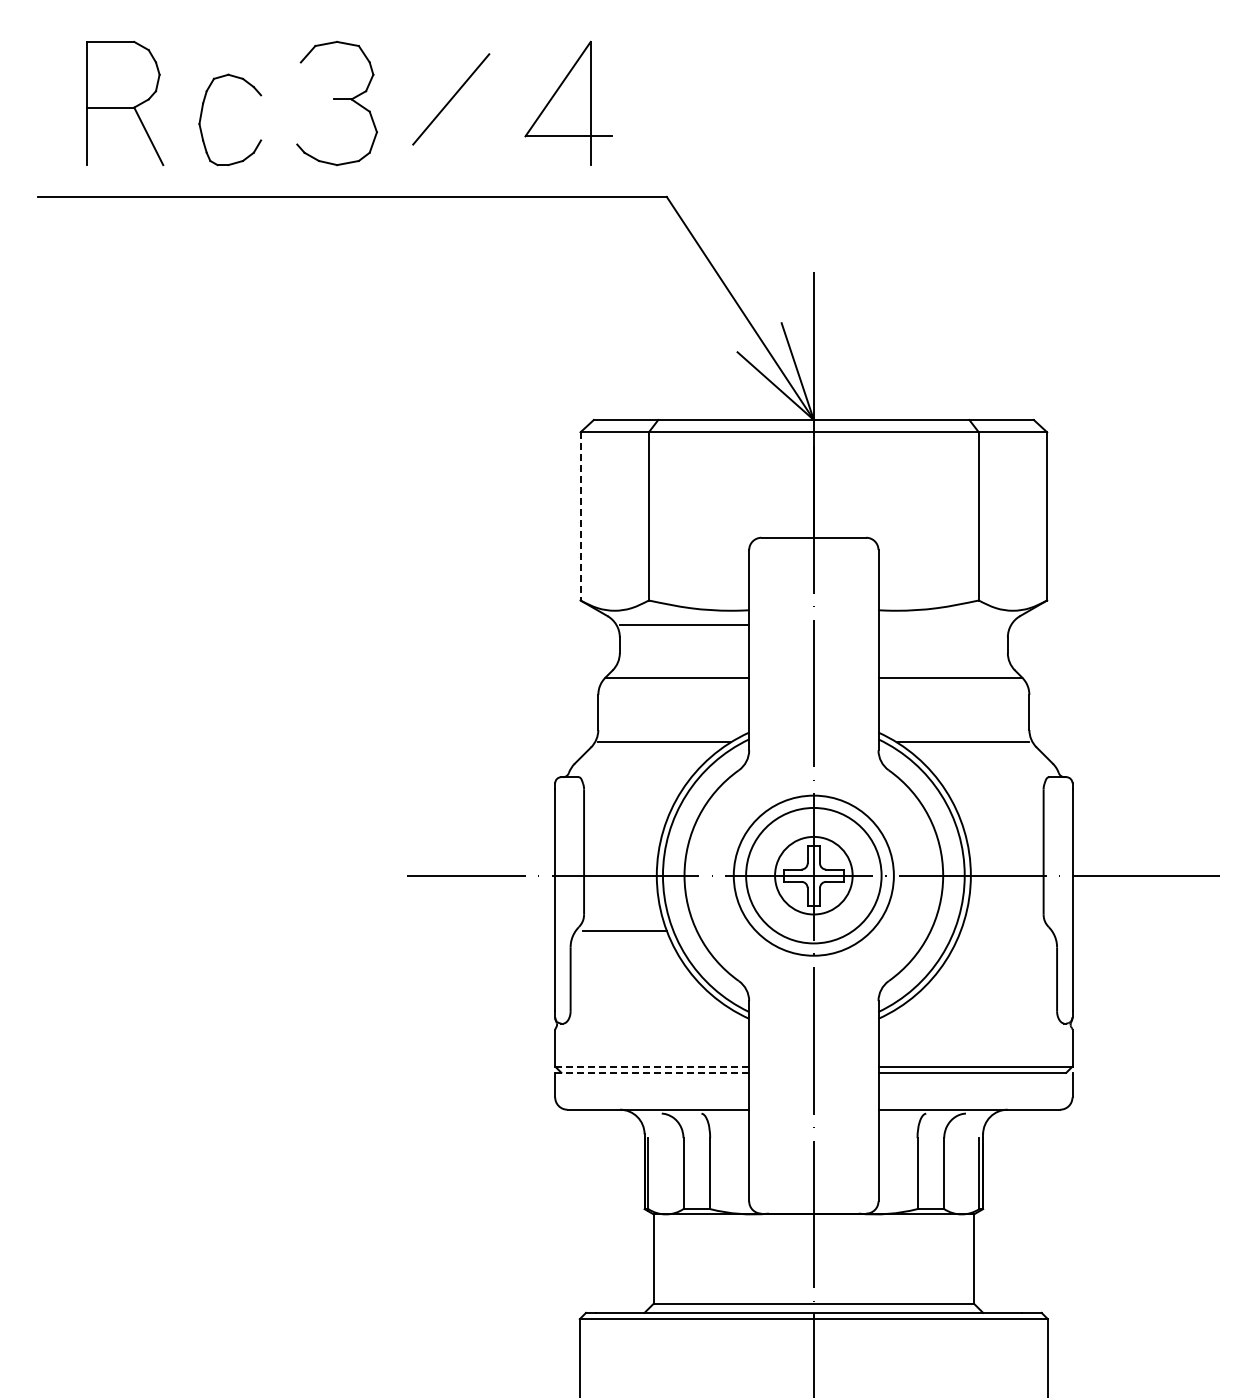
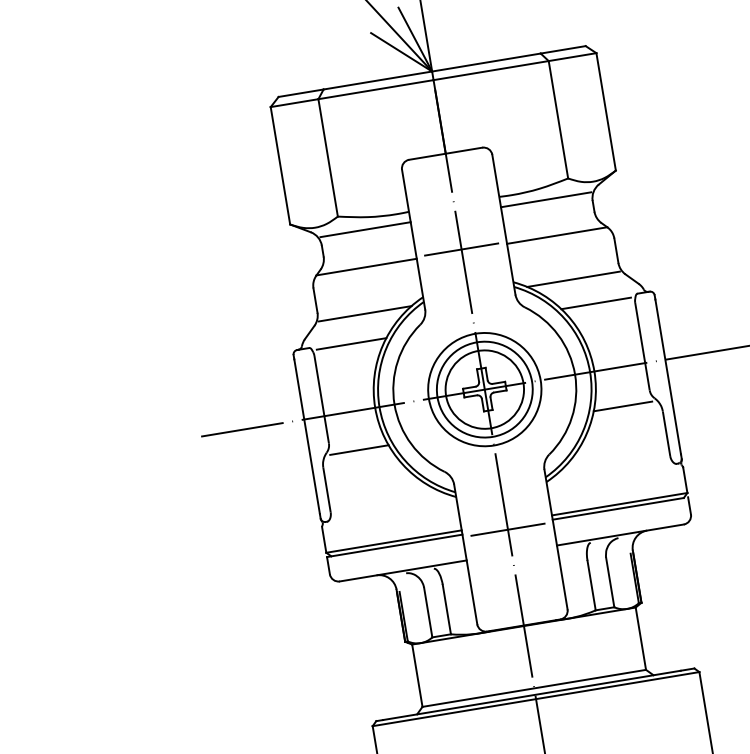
line: (580, 516) -> (280, 165), dashed -> solid
line: (942, 625) -> (545, 200), added
line: (813, 674) -> (461, 249), added
line: (638, 781) -> (351, 344), added
line: (988, 781) -> (595, 303), added
circle: (813, 875) -> (484, 389), size x1.43
line: (1002, 931) -> (622, 406), added
line: (652, 1066) -> (394, 541), dashed -> solid
line: (652, 1072) -> (394, 545), dashed -> solid
line: (813, 1076) -> (507, 529), added

